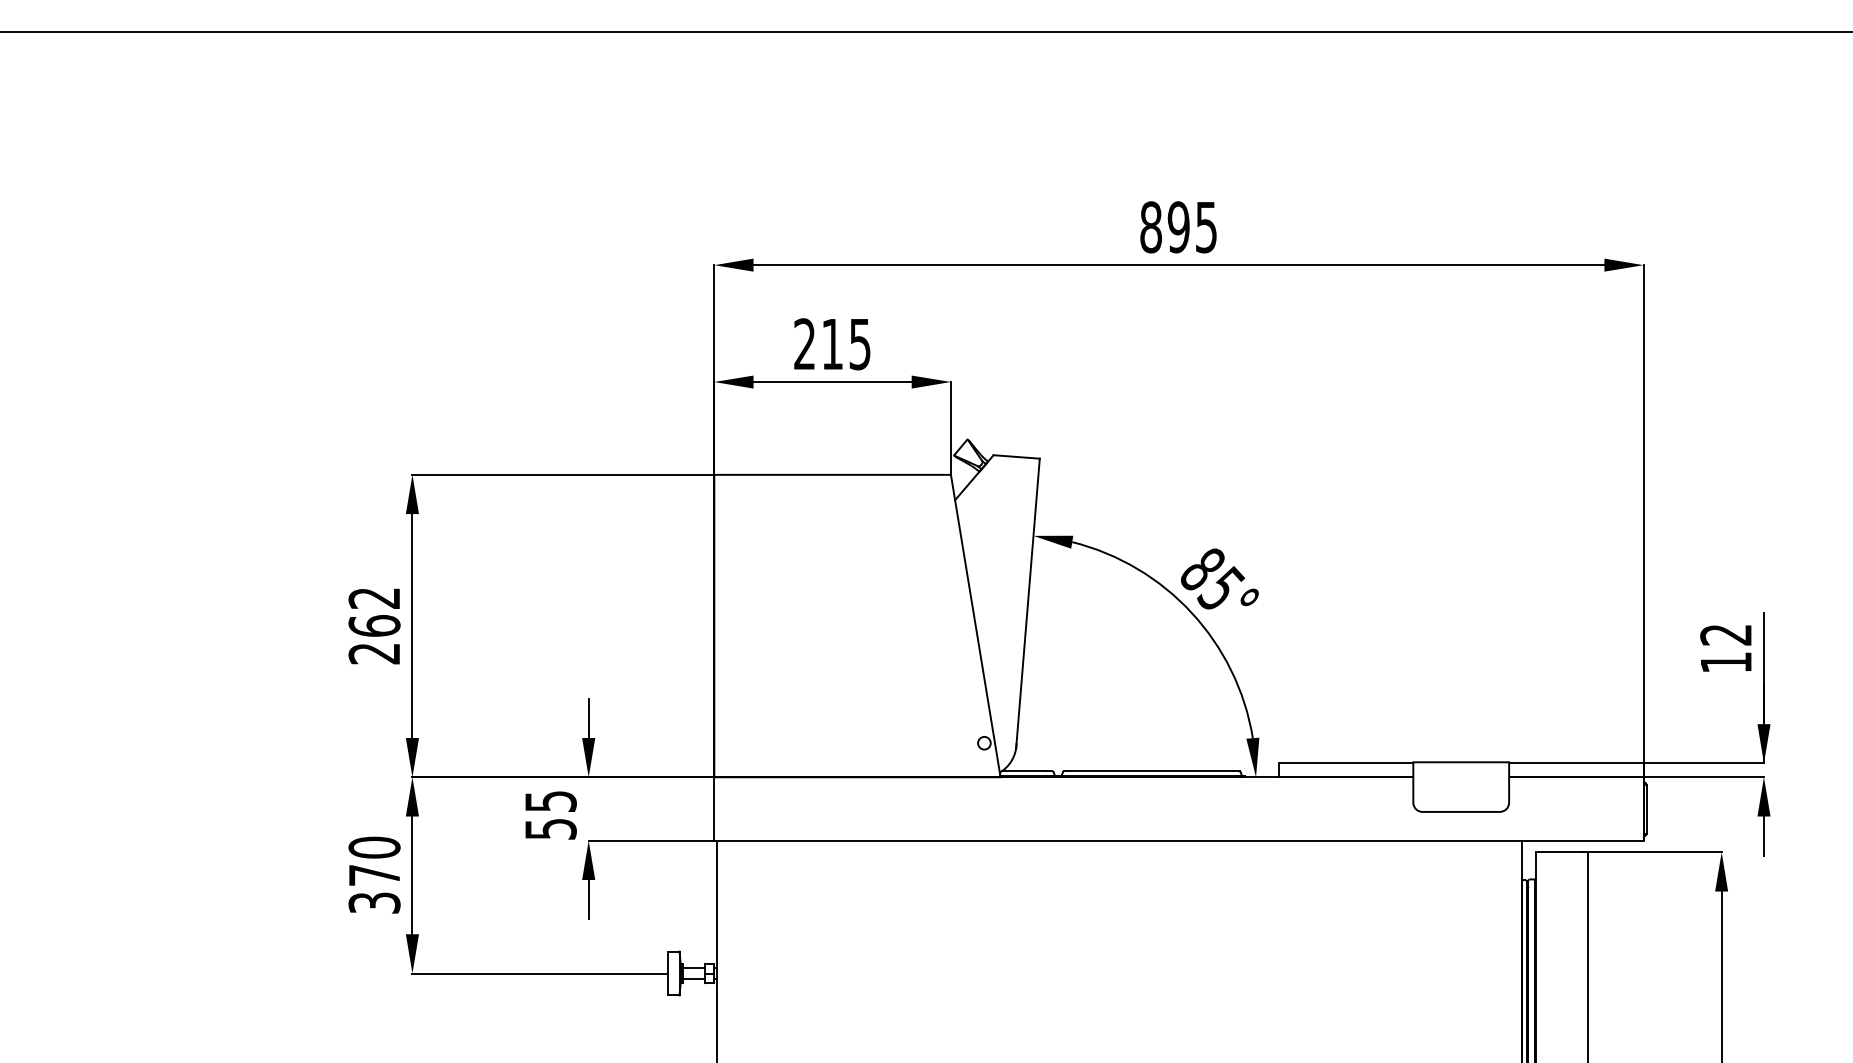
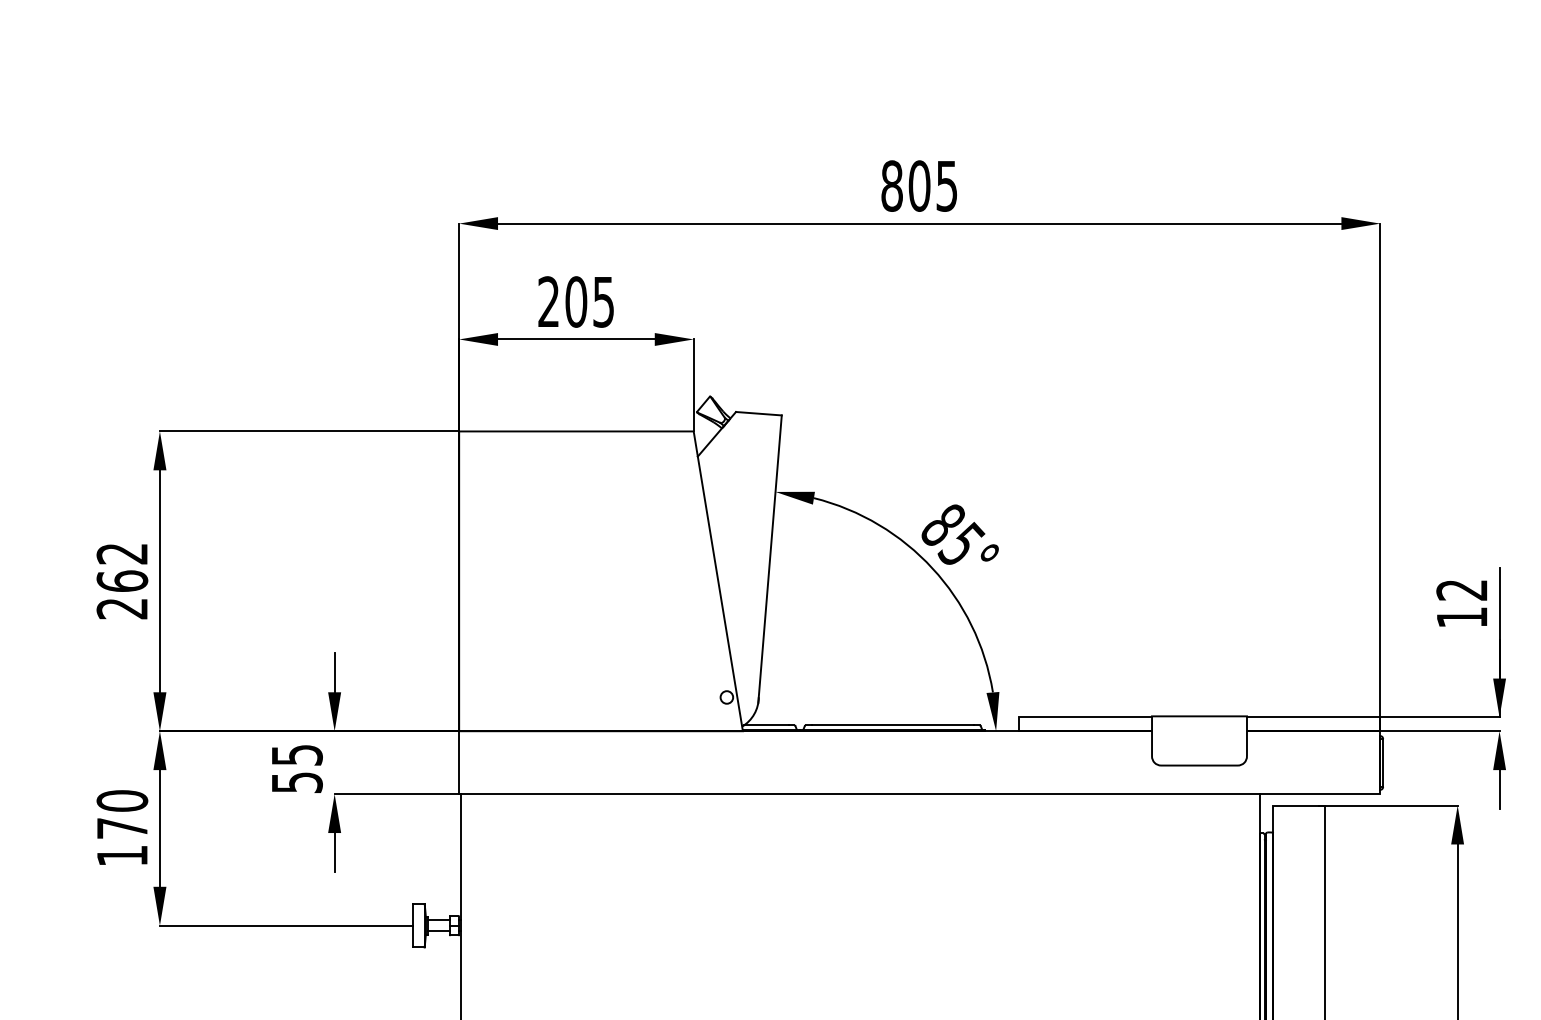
text: (1178, 227) -> (919, 186), 895 -> 805
text: (832, 344) -> (576, 302), 215 -> 205
text: (374, 902) -> (122, 855), 370 -> 170

